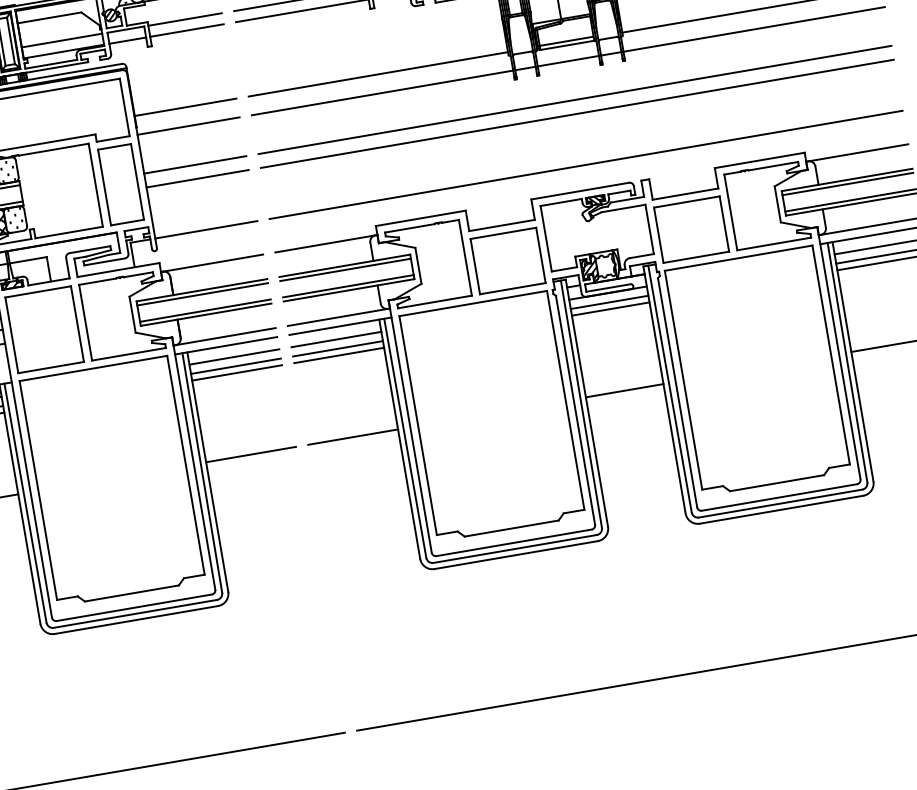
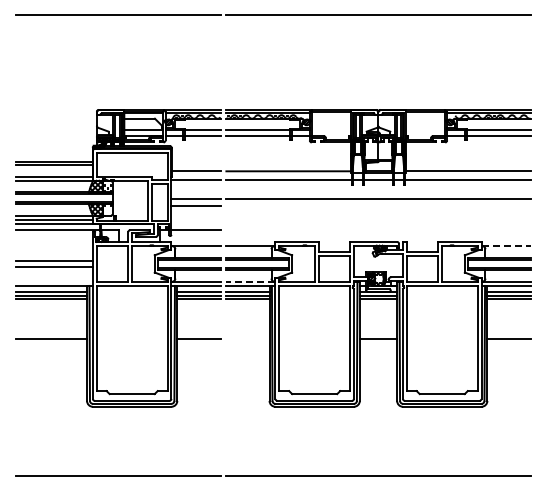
line: (577, 113) -> (378, 205), removed
line: (858, 153) -> (506, 246), solid -> dashed
line: (586, 165) -> (378, 230), removed
line: (338, 317) -> (250, 281), solid -> dashed
line: (352, 436) -> (247, 338), removed

